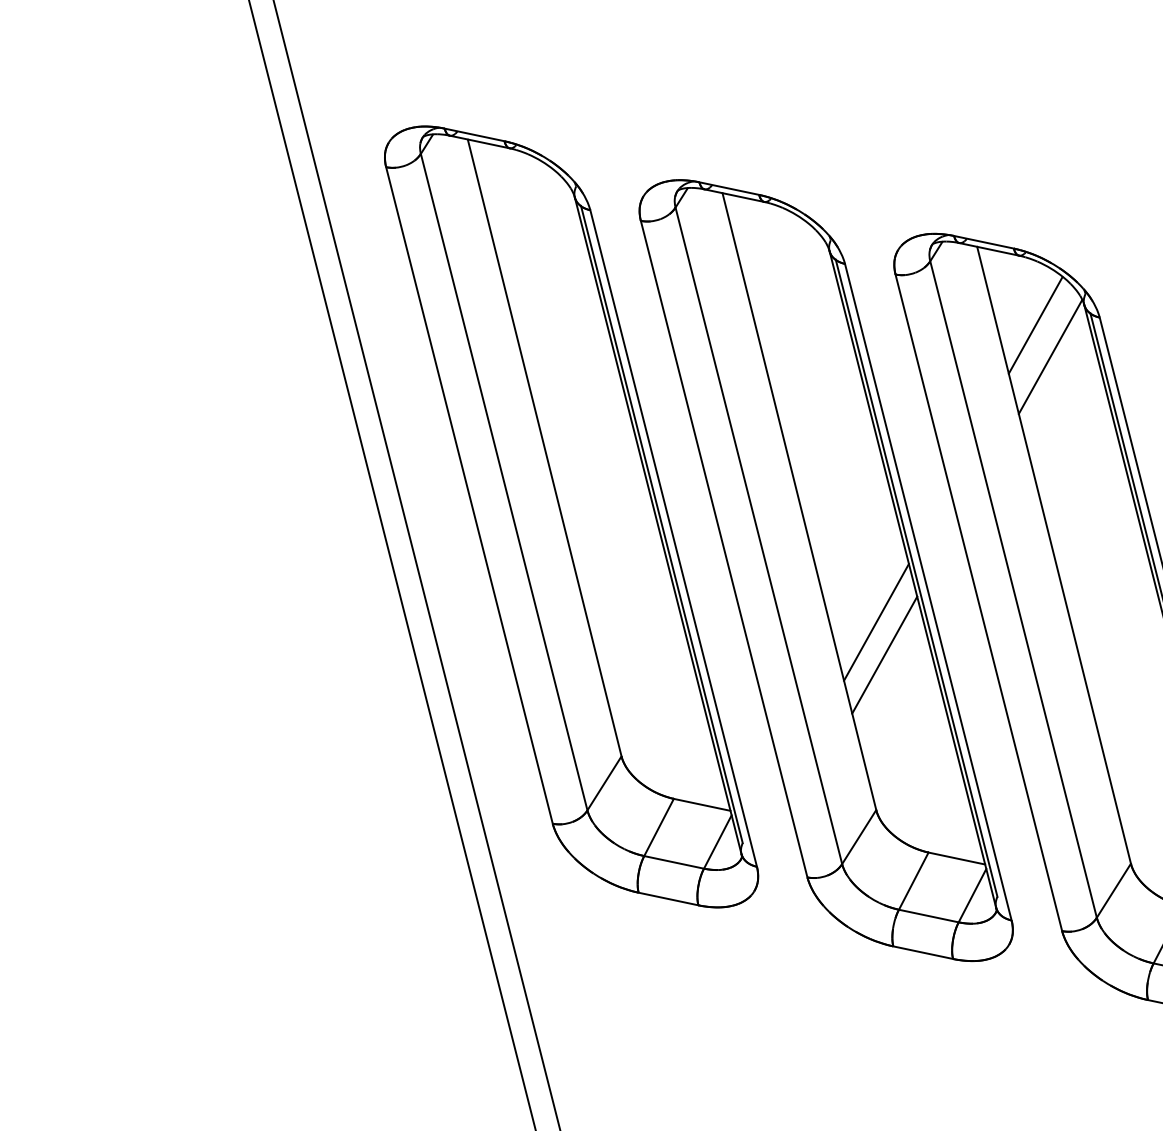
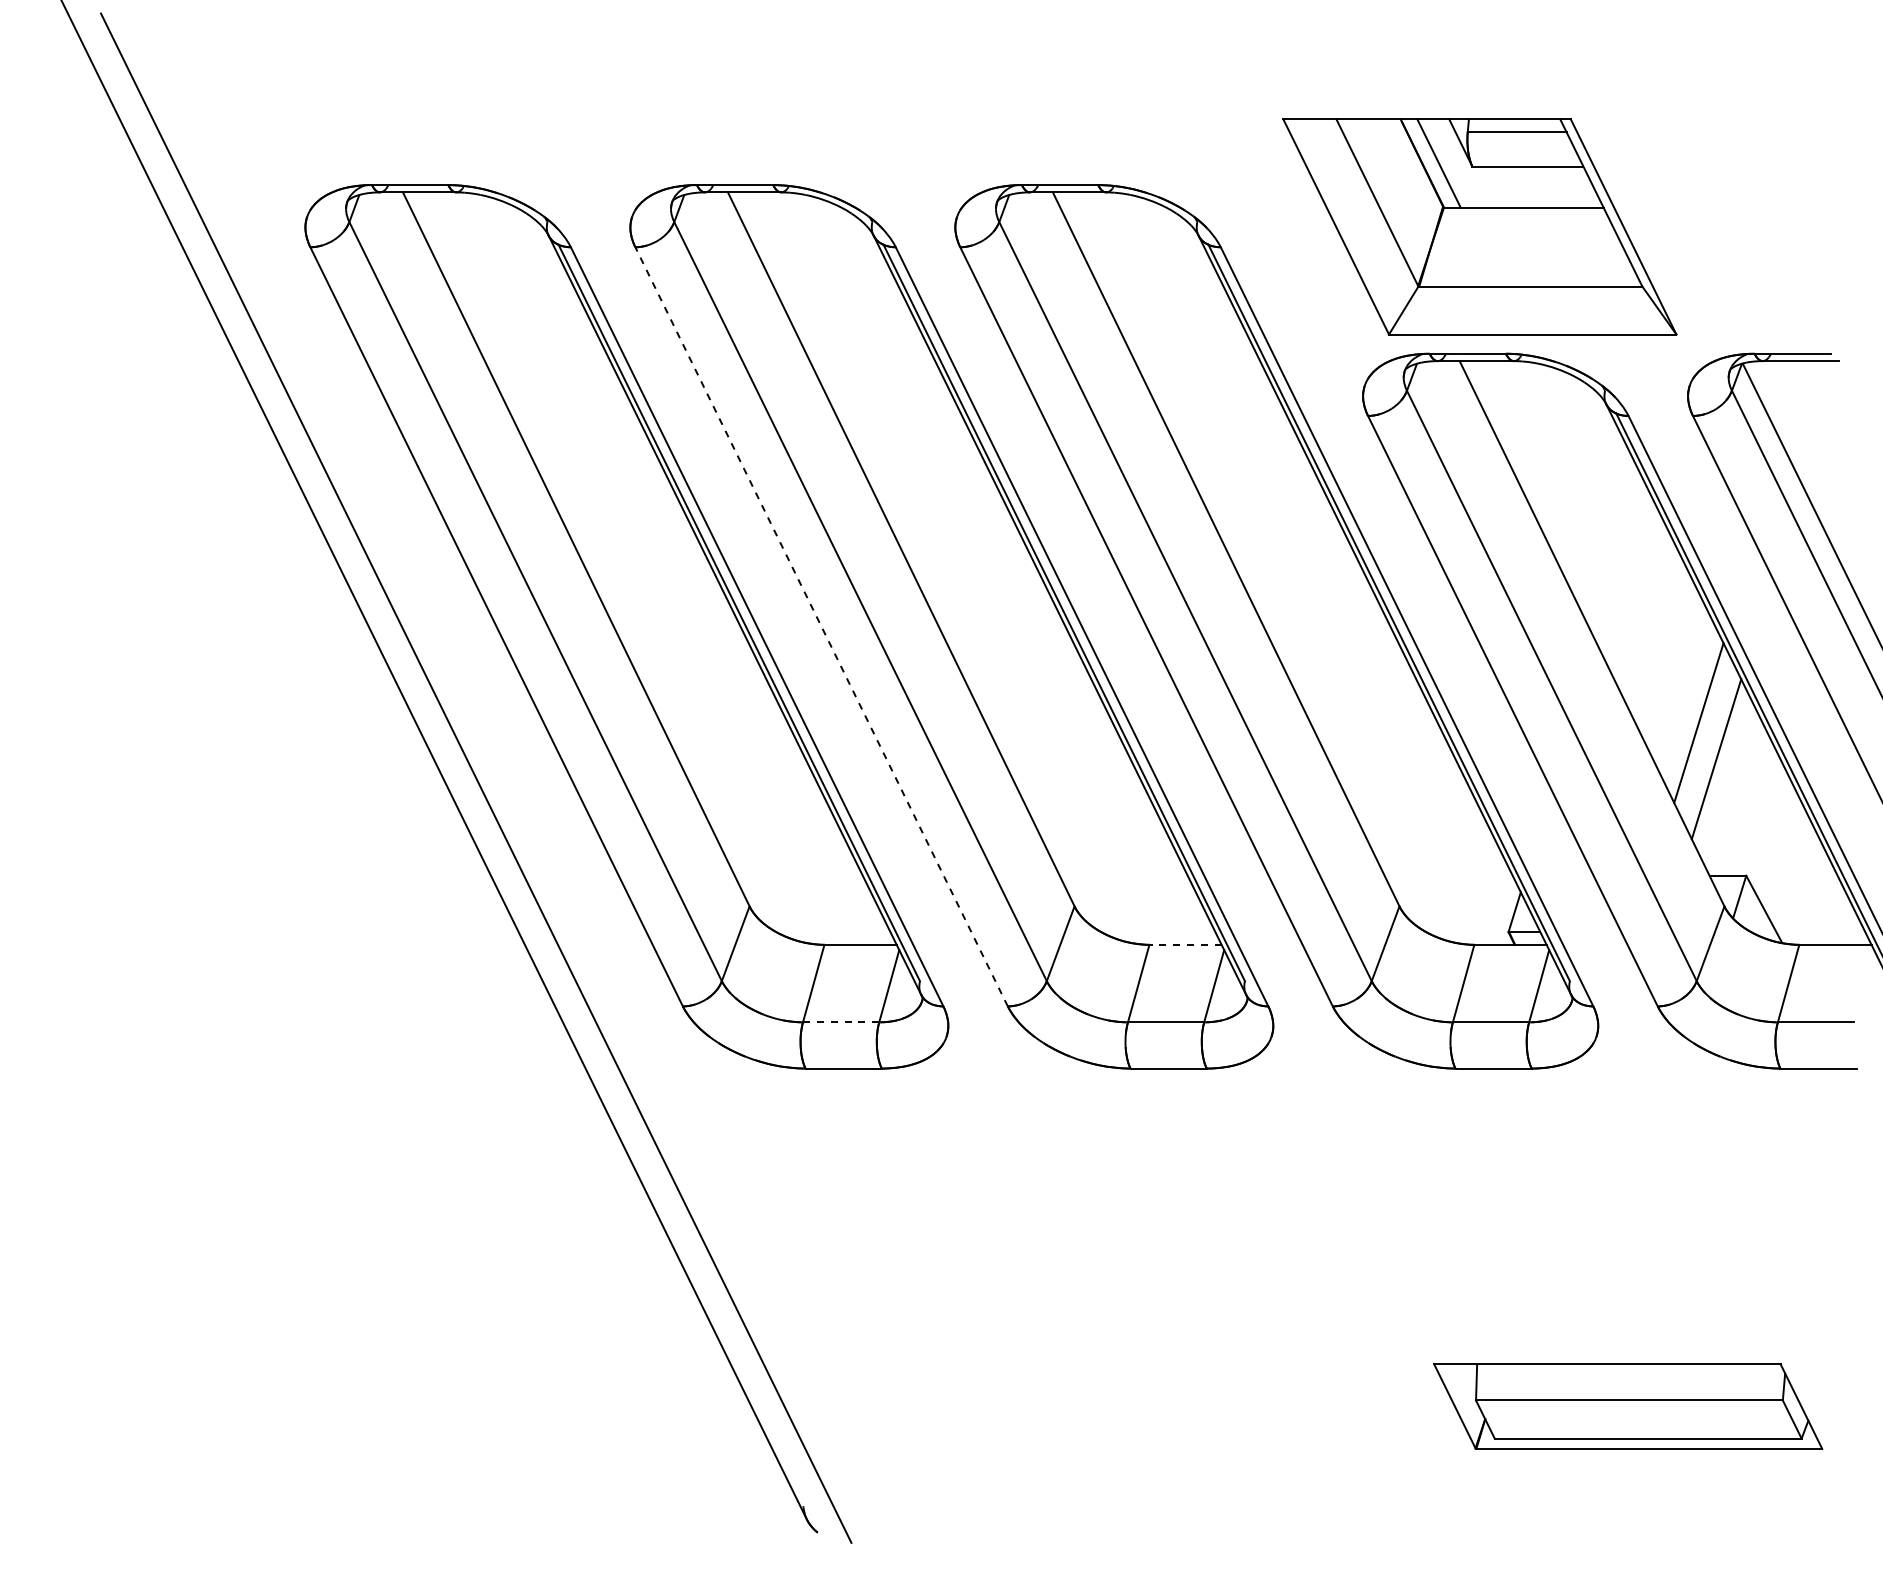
line: (1035, 325) -> (1144, 273), removed
line: (1050, 356) -> (1170, 307), removed
line: (724, 548) -> (821, 626), solid -> dashed
line: (876, 621) -> (1026, 676), removed
line: (884, 654) -> (1044, 714), removed
line: (956, 858) -> (1185, 944), solid -> dashed
line: (673, 862) -> (840, 1022), solid -> dashed

